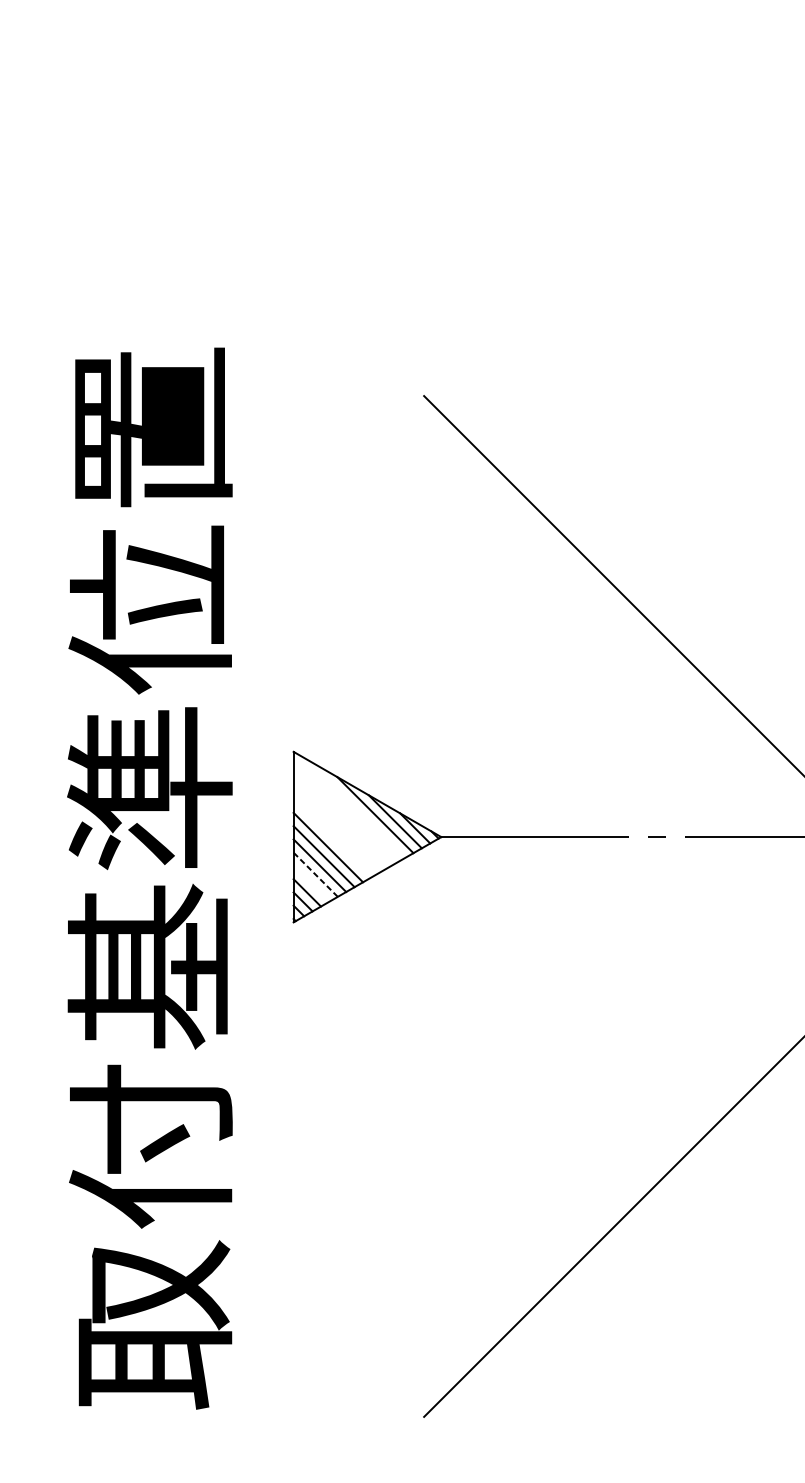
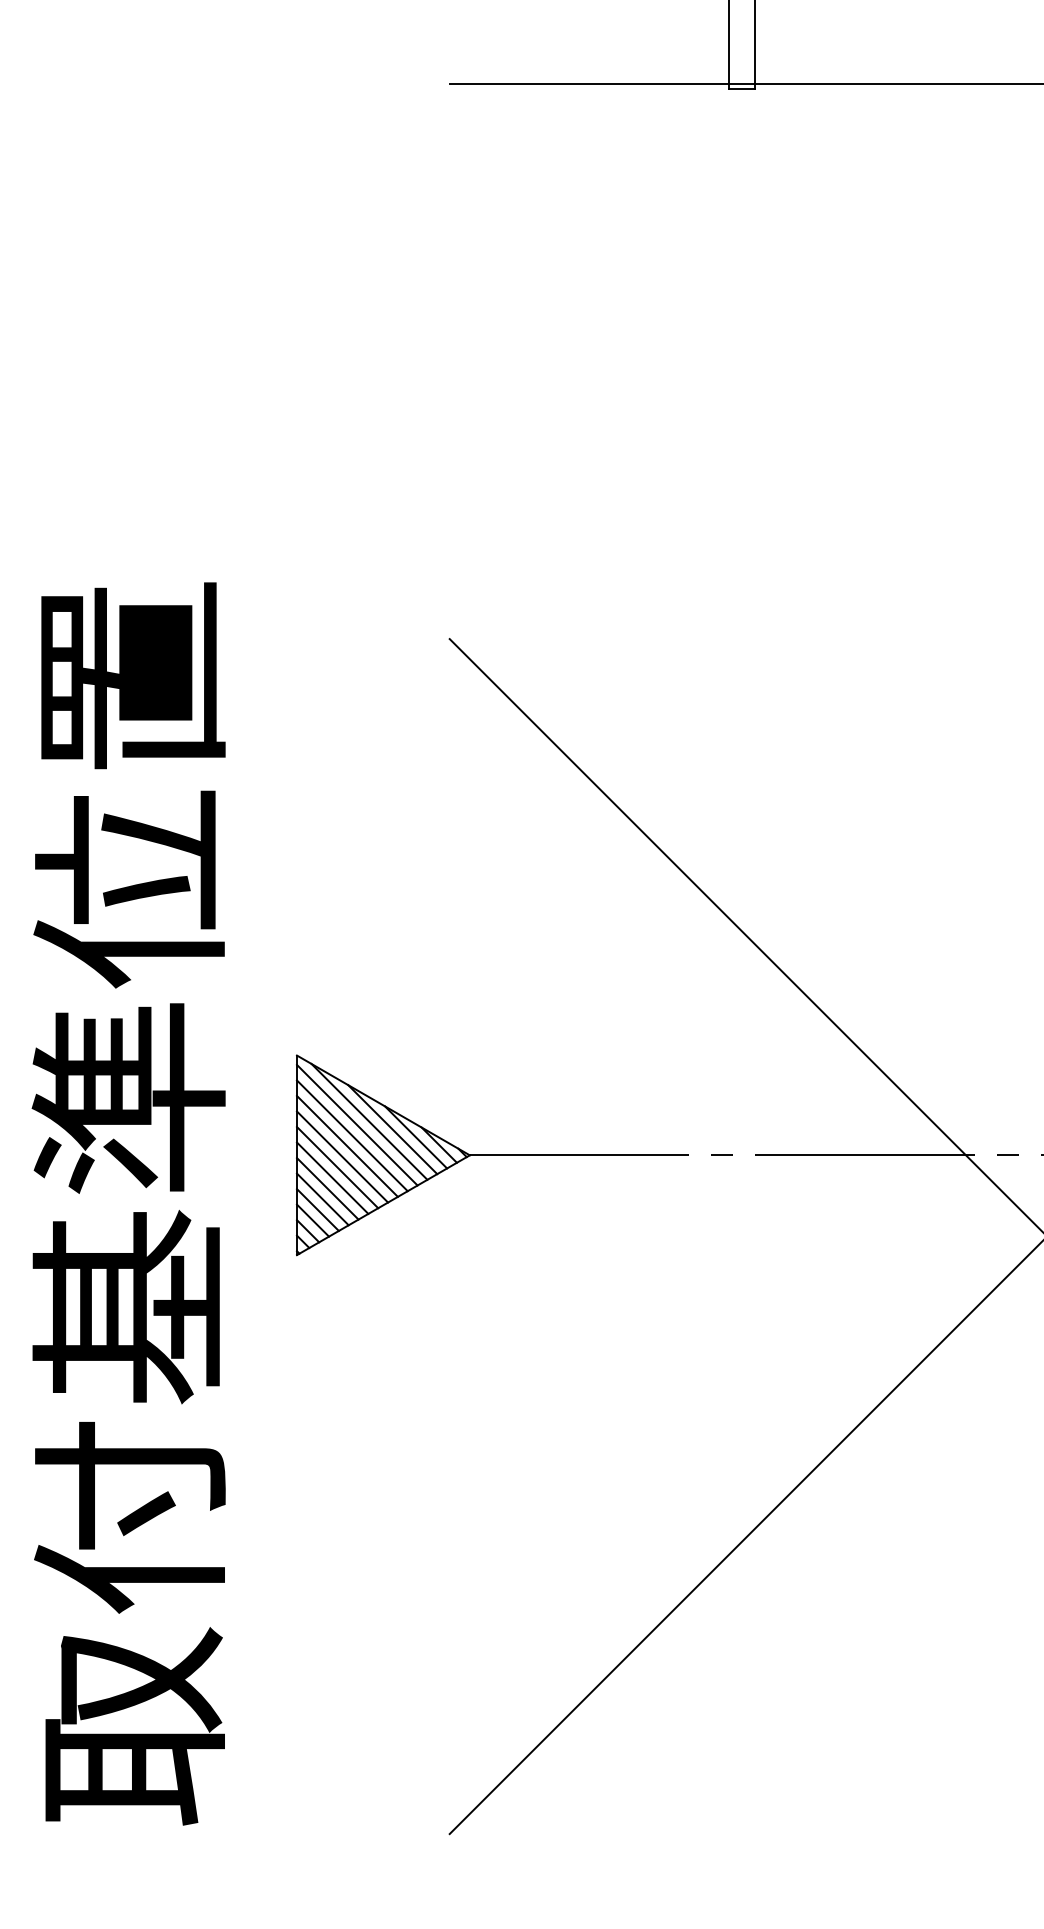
line: (355, 808) -> (369, 1121), added
line: (344, 810) -> (356, 1124), added
line: (340, 820) -> (351, 1135), added
line: (335, 828) -> (346, 1145), added
line: (332, 838) -> (342, 1156), added
line: (315, 874) -> (322, 1199), dashed -> solid
line: (311, 883) -> (317, 1209), added

